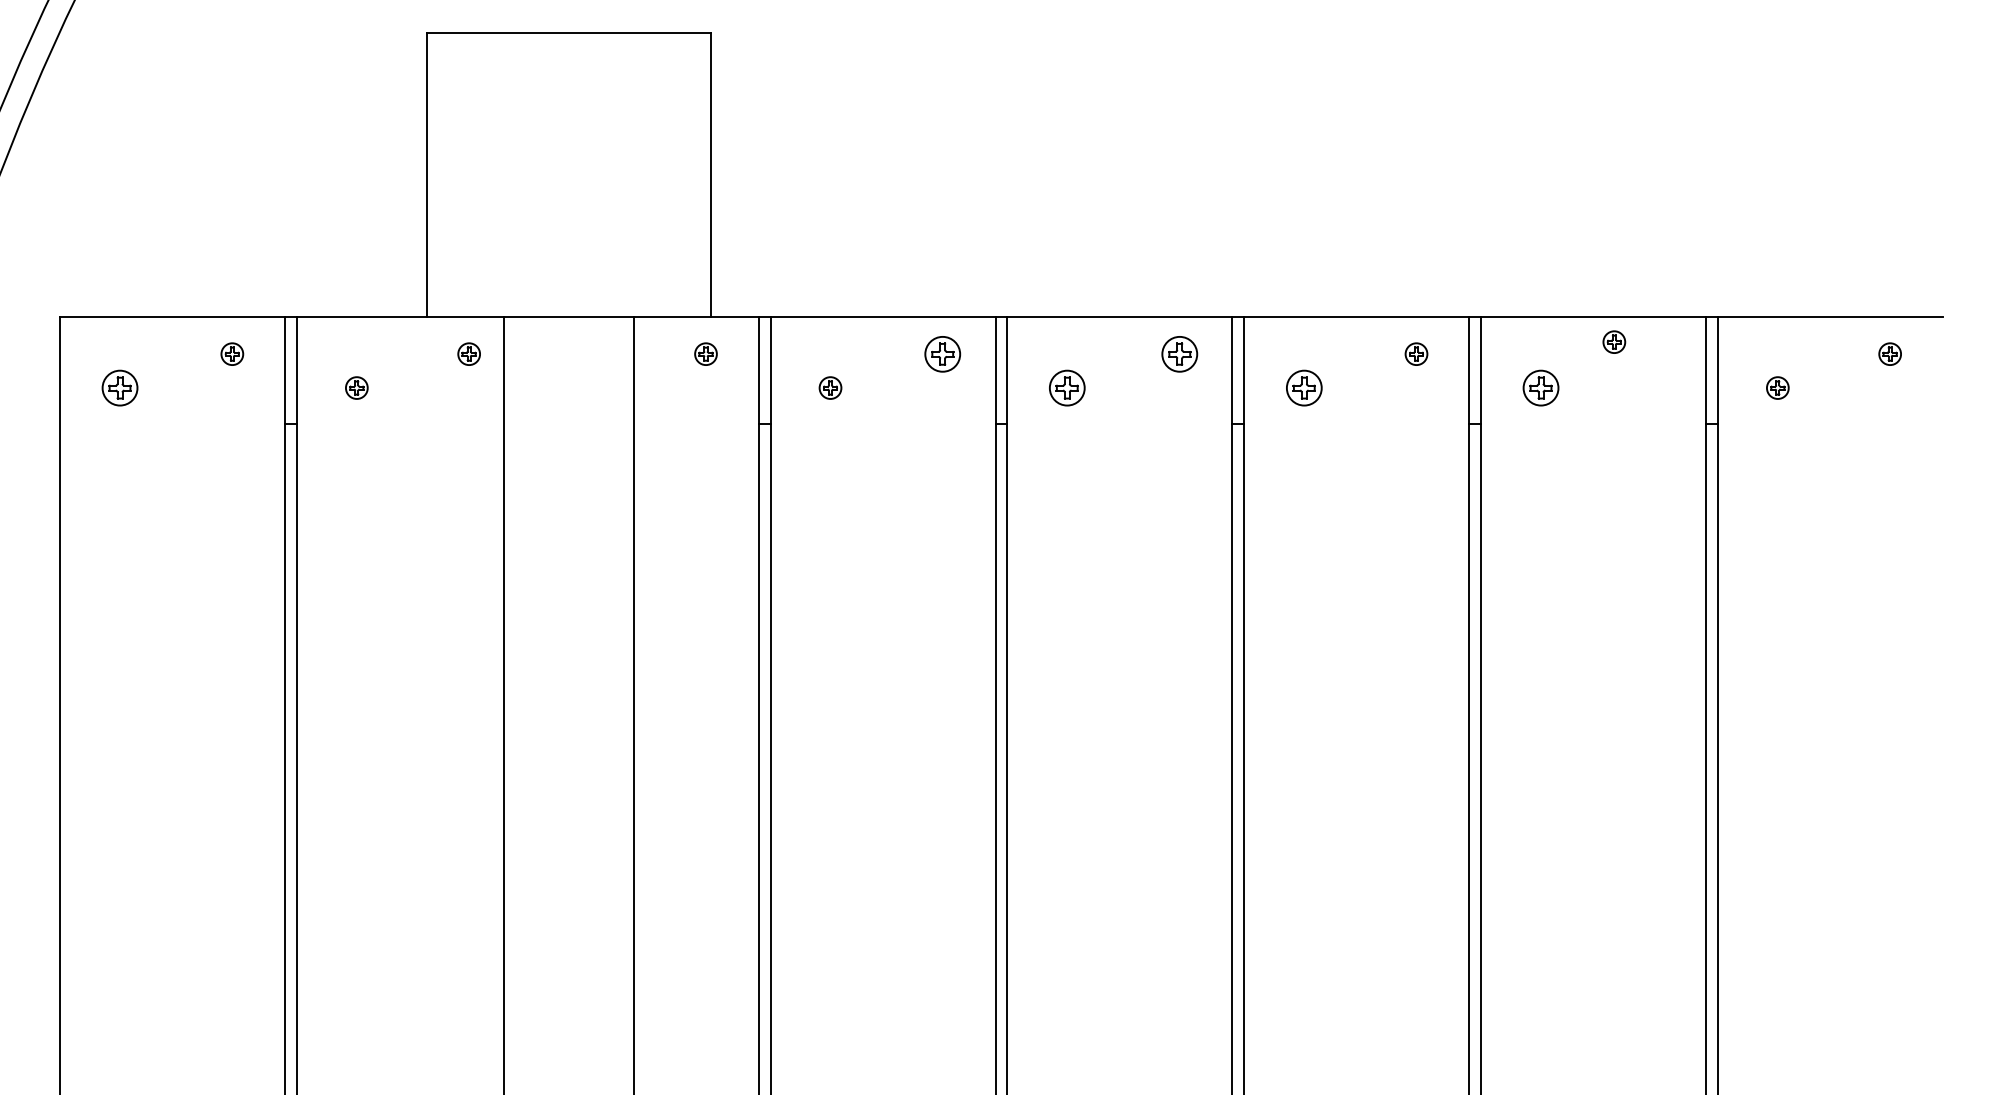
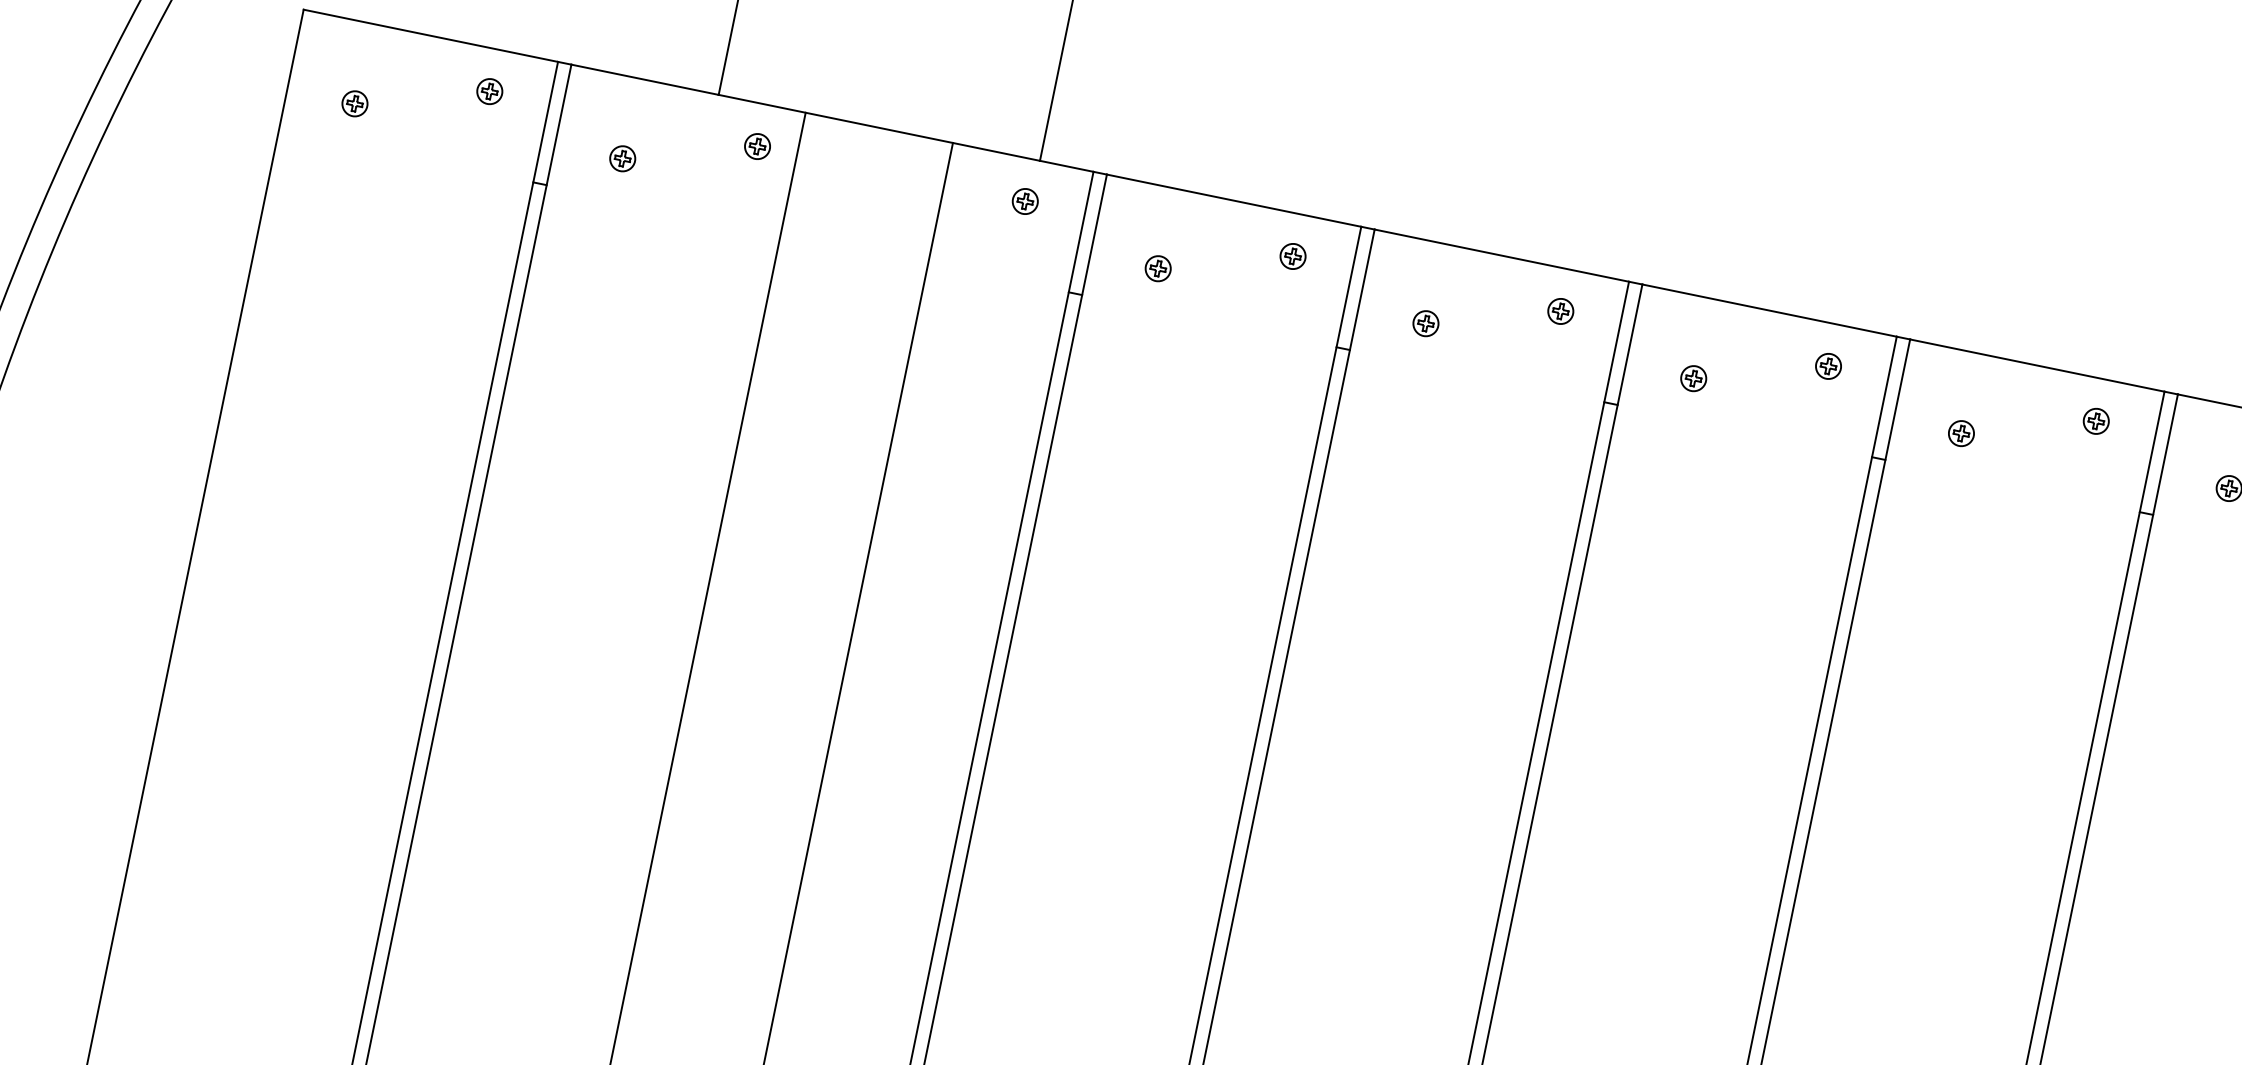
part: (1614, 341) -> (2096, 420), moved
part: (942, 353) -> (1292, 255), size x0.62
part: (1179, 353) -> (1560, 310), size x0.62
part: (119, 387) -> (354, 103), size x0.62
part: (1067, 387) -> (1426, 323), size x0.62
part: (1303, 387) -> (1693, 377), size x0.62
part: (1540, 387) -> (1960, 432), size x0.62

